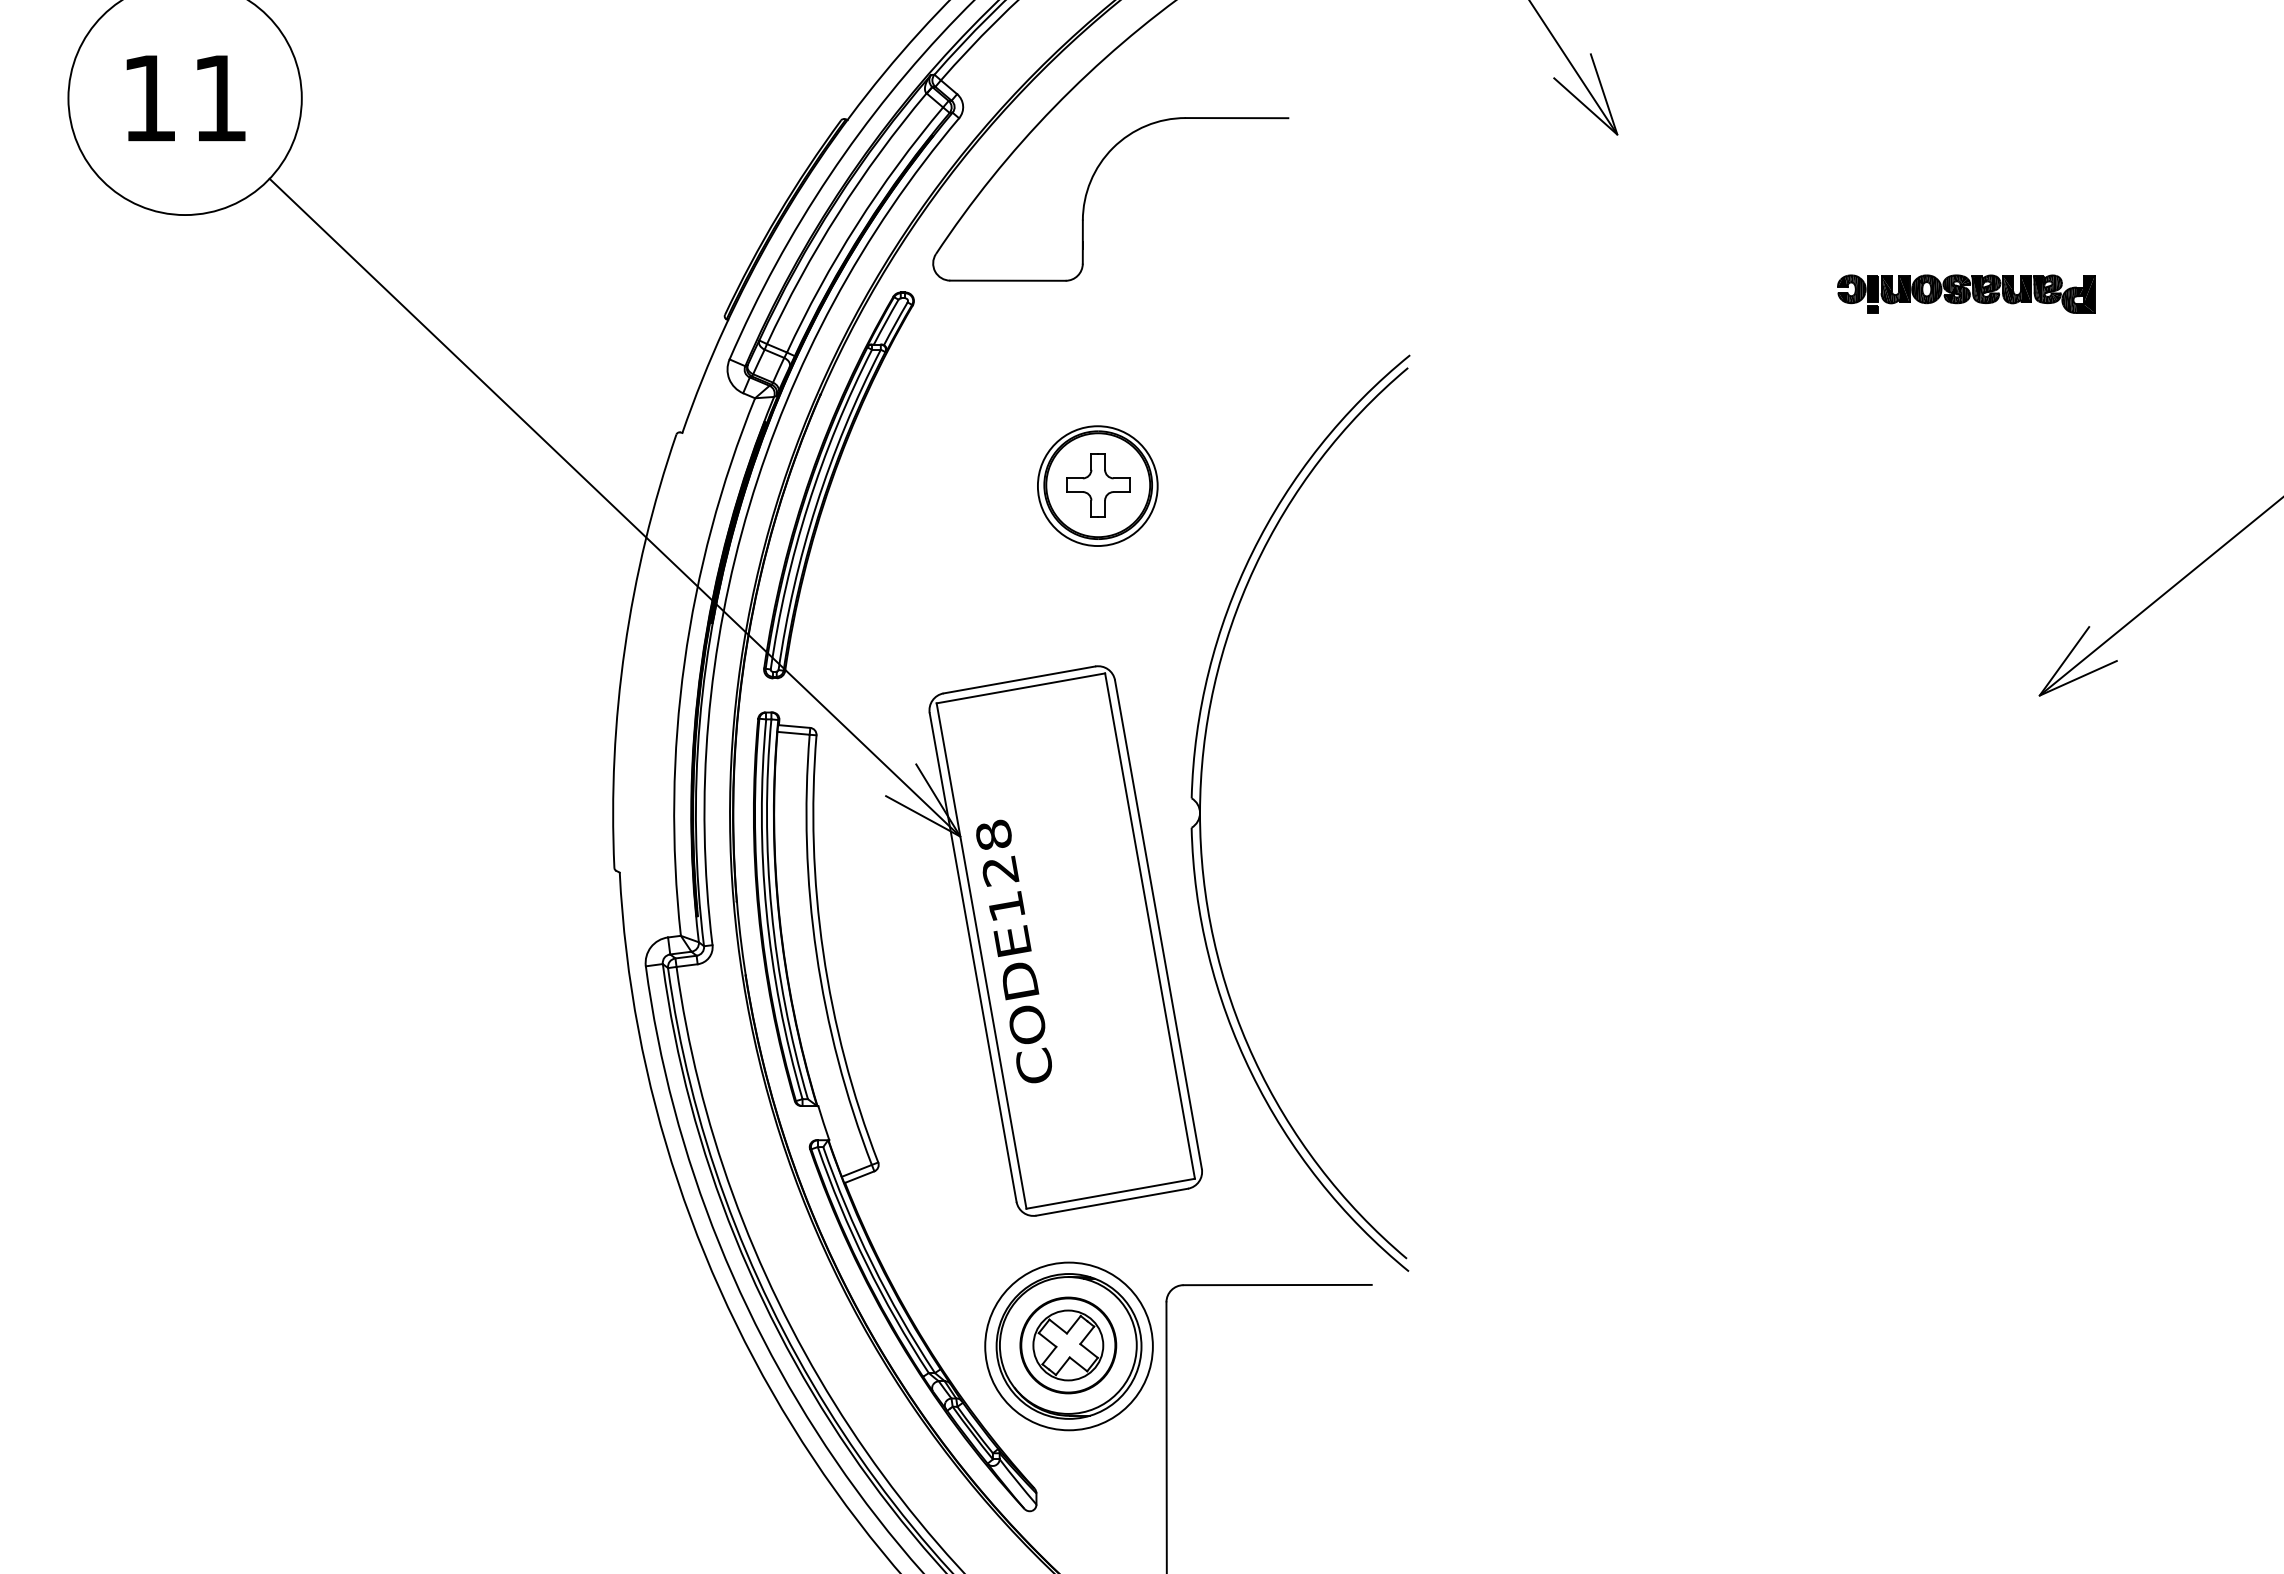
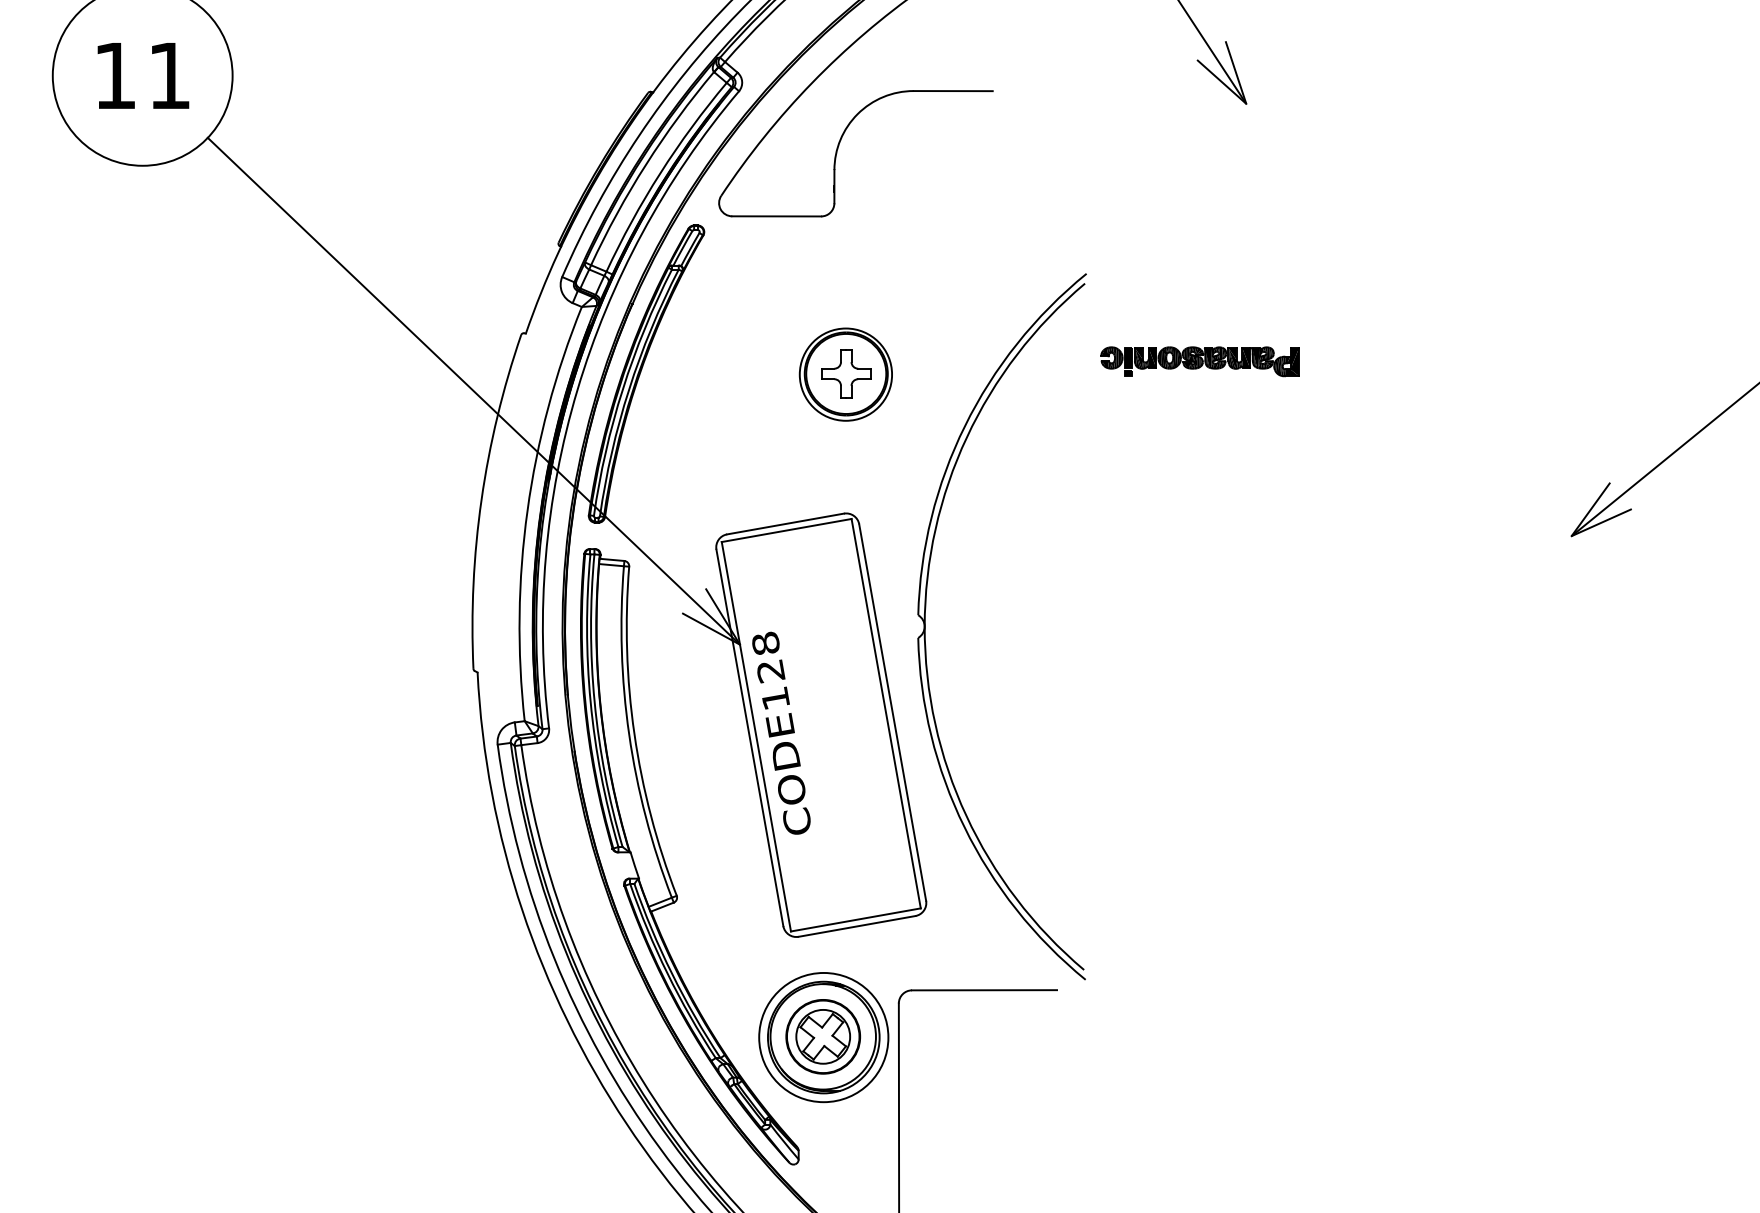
part: (1965, 293) -> (1199, 361), moved

